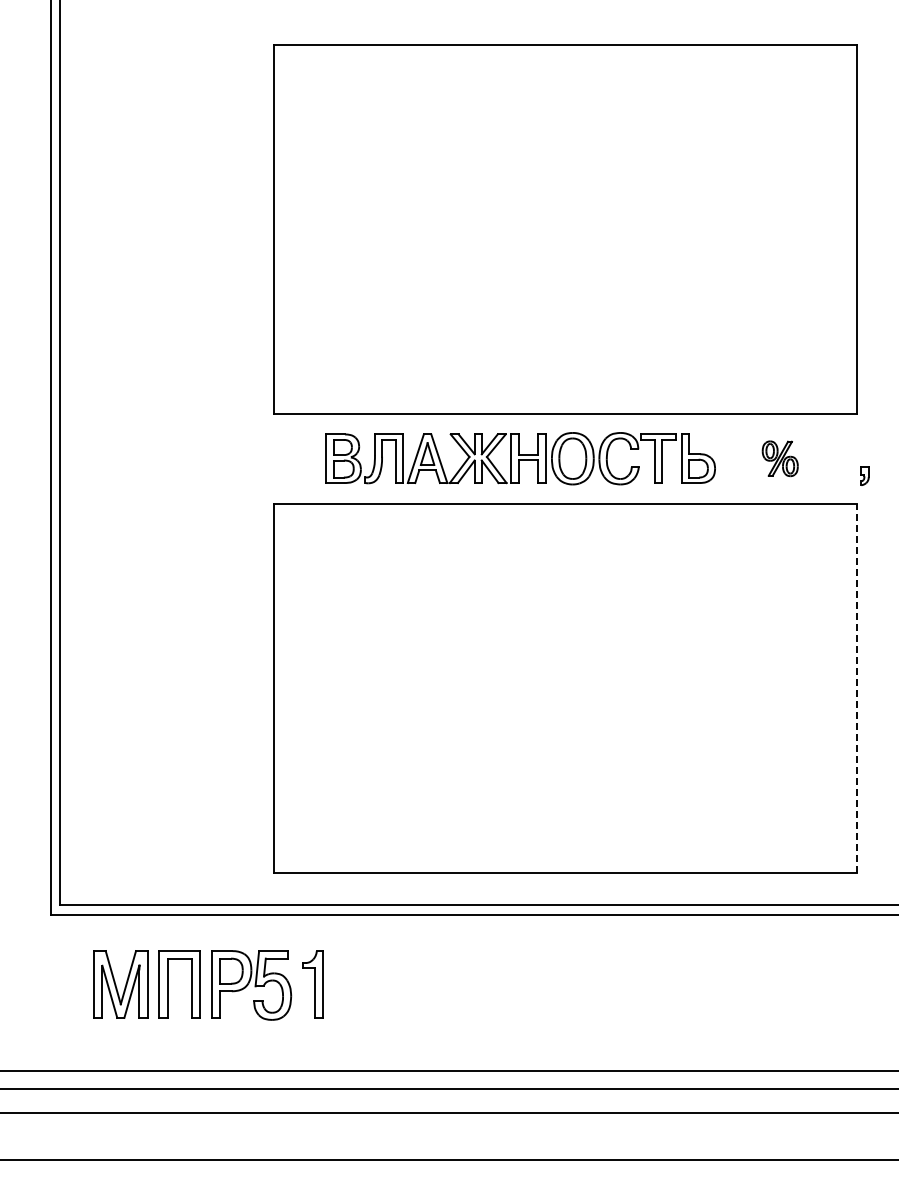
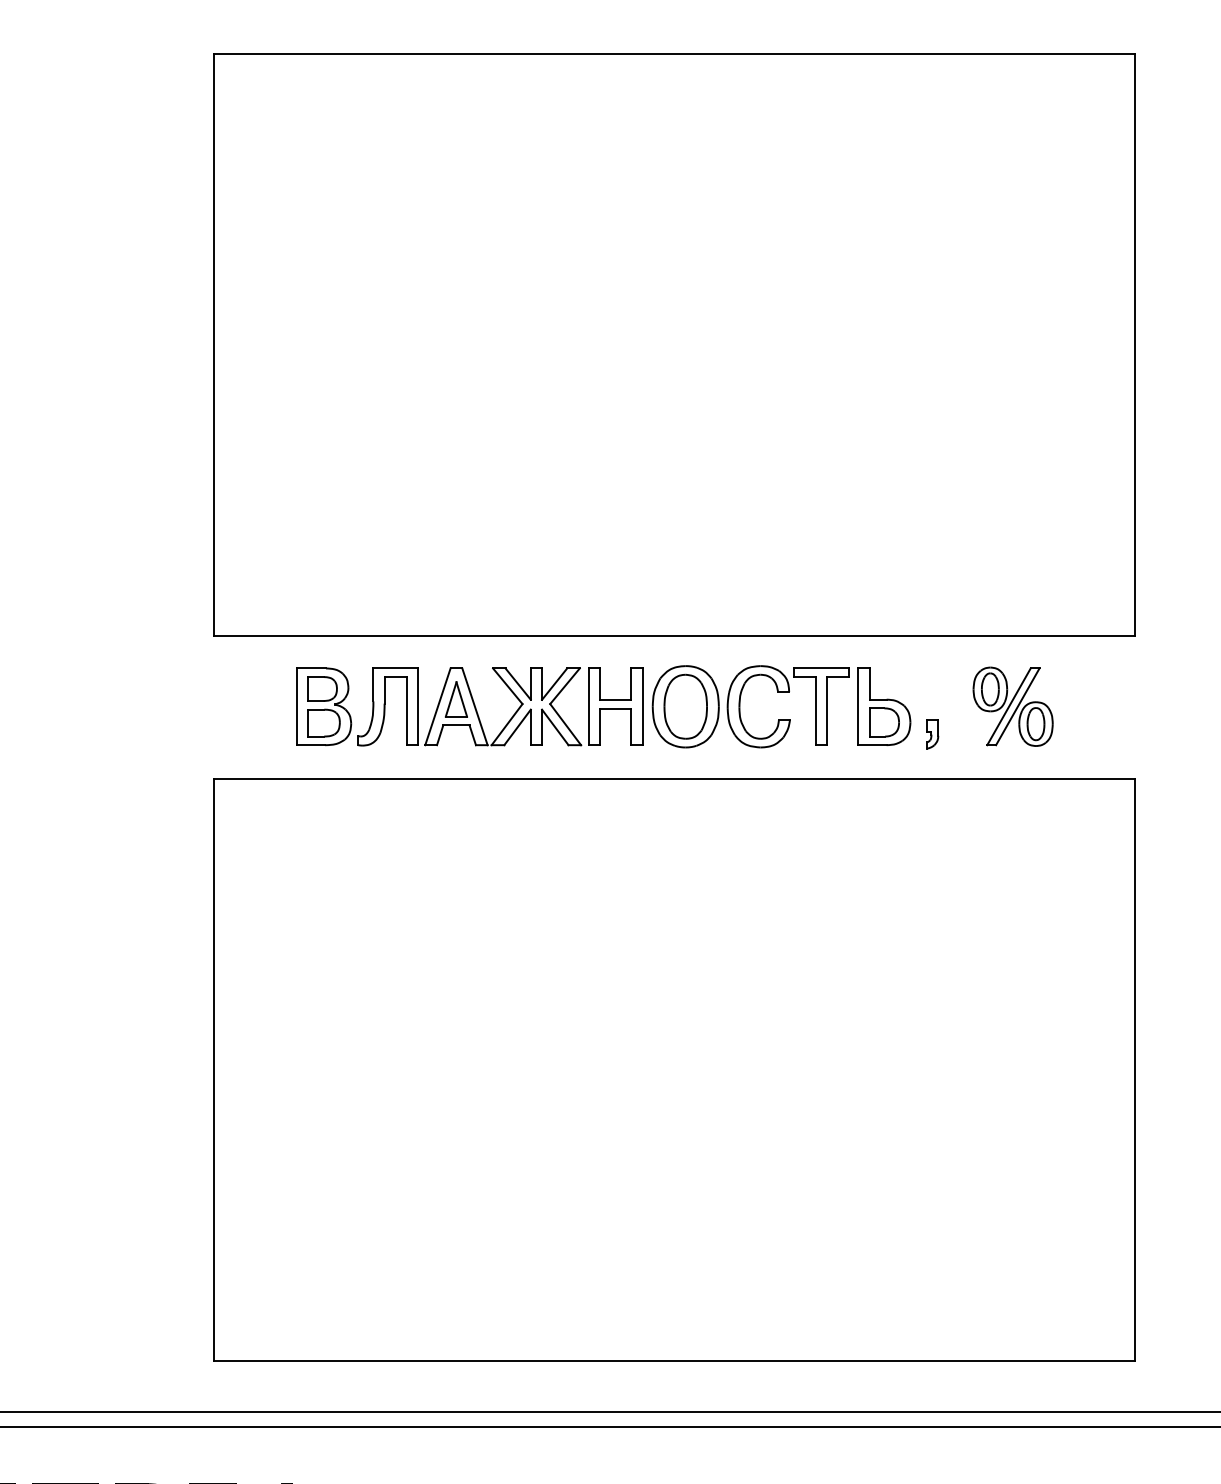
part: (780, 458) -> (1013, 706), size x1.43
part: (864, 475) -> (931, 733), moved
line: (857, 688) -> (1135, 1069), dashed -> solid

